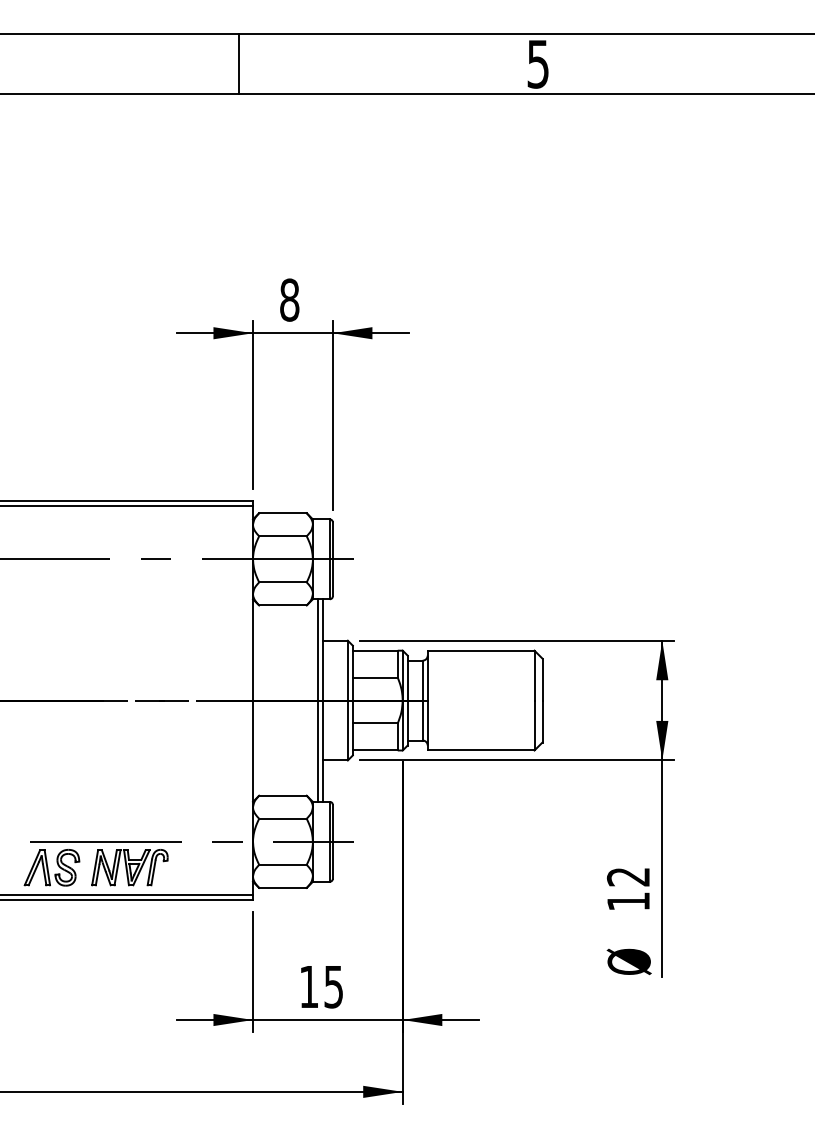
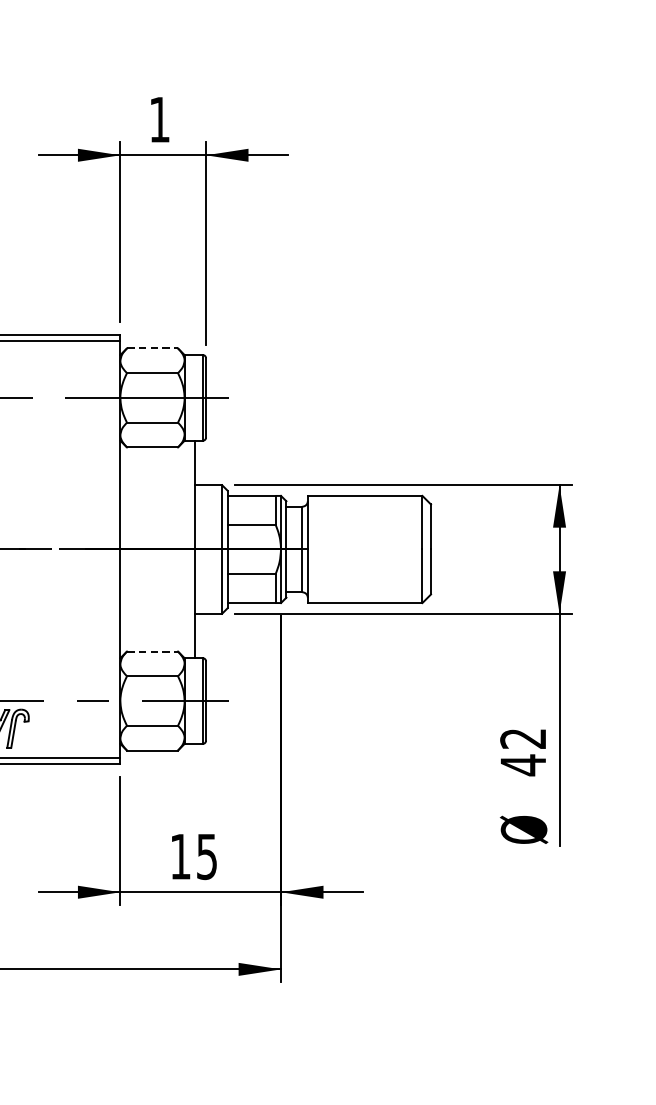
text: (289, 299) -> (159, 119), 8 -> 1
line: (282, 513) -> (152, 348), solid -> dashed
line: (317, 700) -> (189, 549), removed
line: (282, 795) -> (152, 651), solid -> dashed
text: (628, 901) -> (523, 765), 12 -> 42

